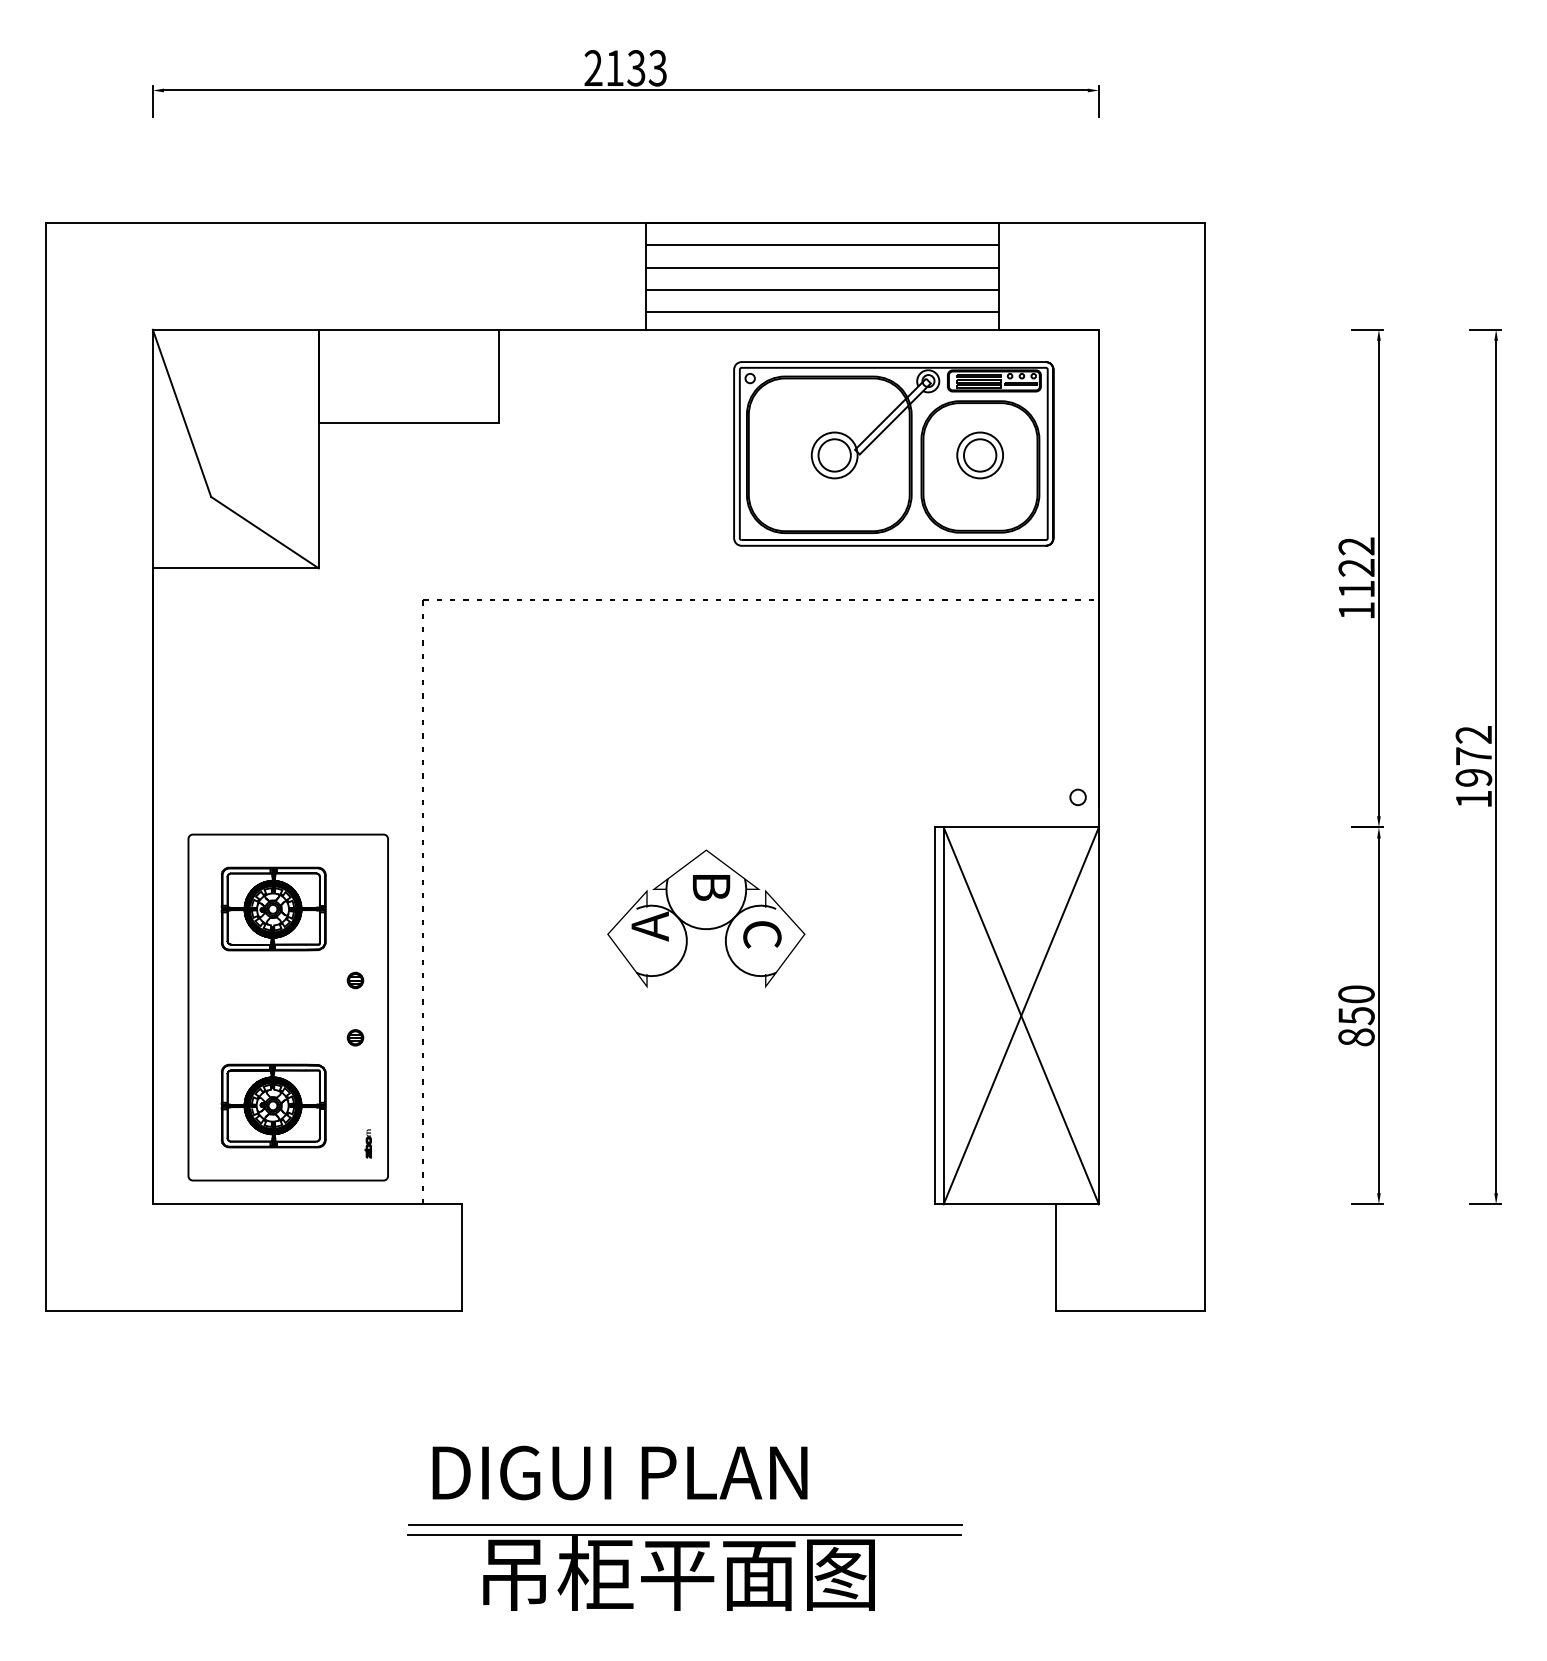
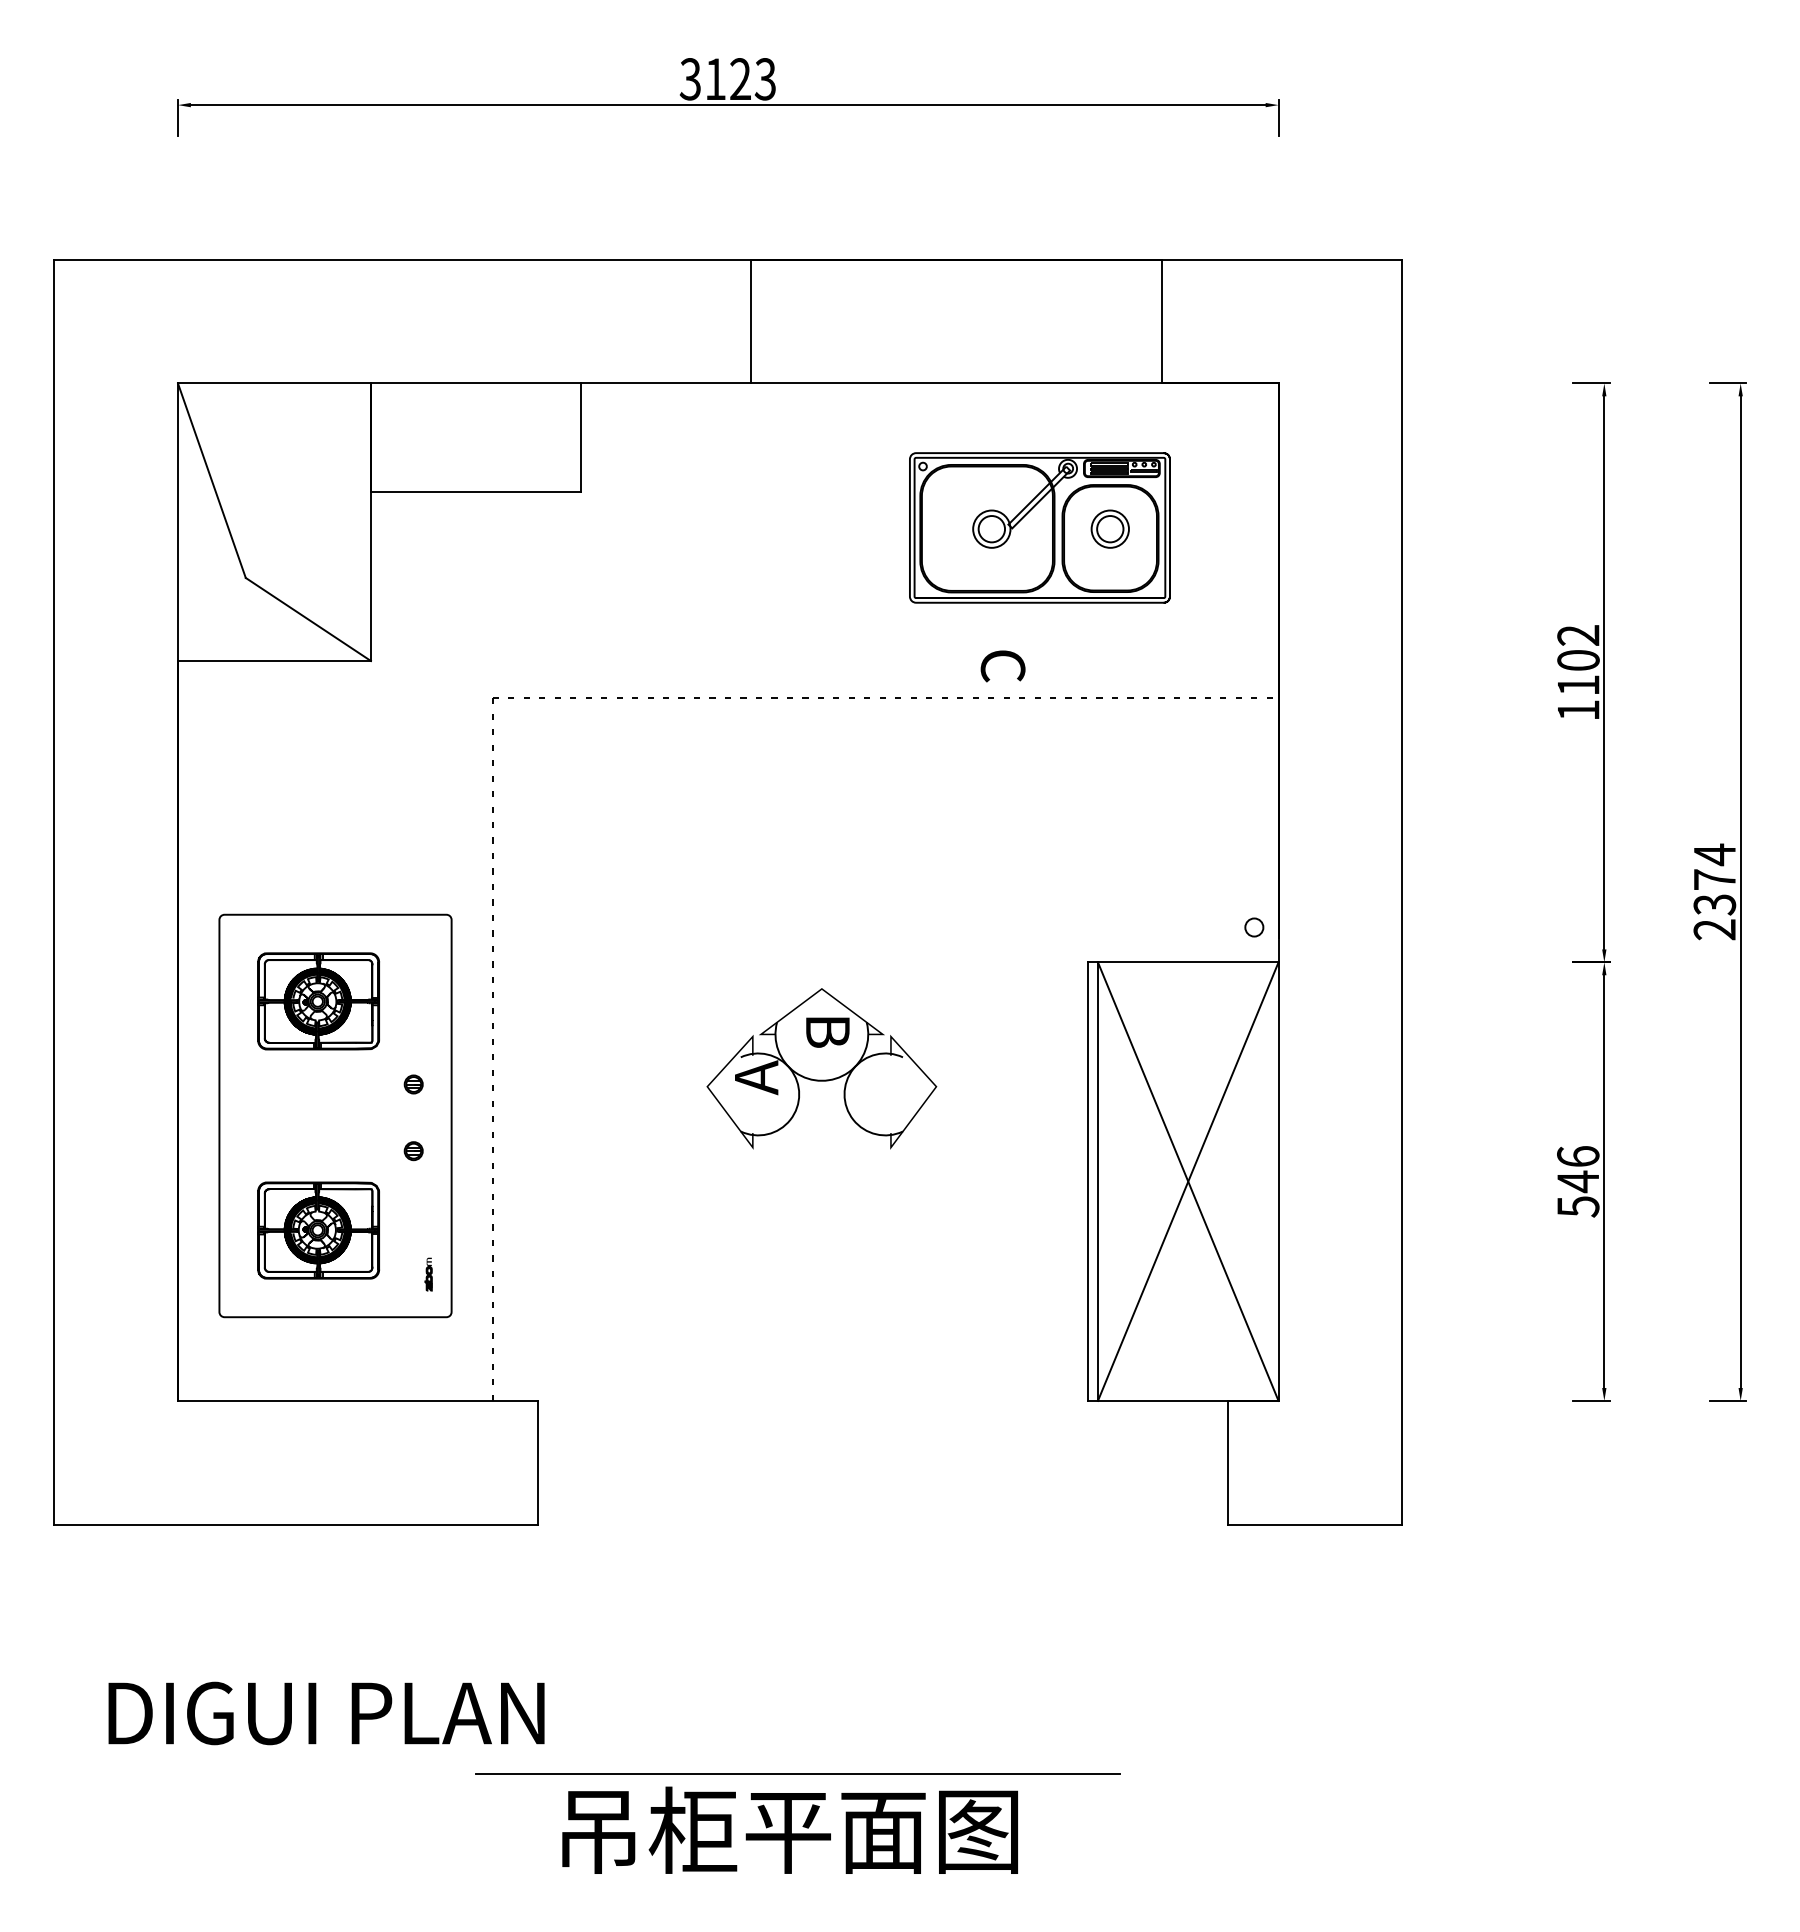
text: (614, 68) -> (714, 79), 2133 -> 3123
line: (822, 245) -> (956, 285), removed
line: (822, 267) -> (956, 311), removed
line: (822, 290) -> (956, 337), removed
line: (822, 311) -> (956, 362), removed
part: (893, 453) -> (1039, 527), size x0.7
text: (1356, 567) -> (1578, 660), 1122 -> 1102
text: (1473, 766) -> (1714, 891), 1972 -> 2374
text: (761, 934) -> (1002, 666), moved
part: (288, 1007) -> (335, 1115), moved
text: (1356, 1015) -> (1578, 1181), 850 -> 546
text: (620, 1473) -> (326, 1713), moved
line: (683, 1534) -> (795, 1785), removed

